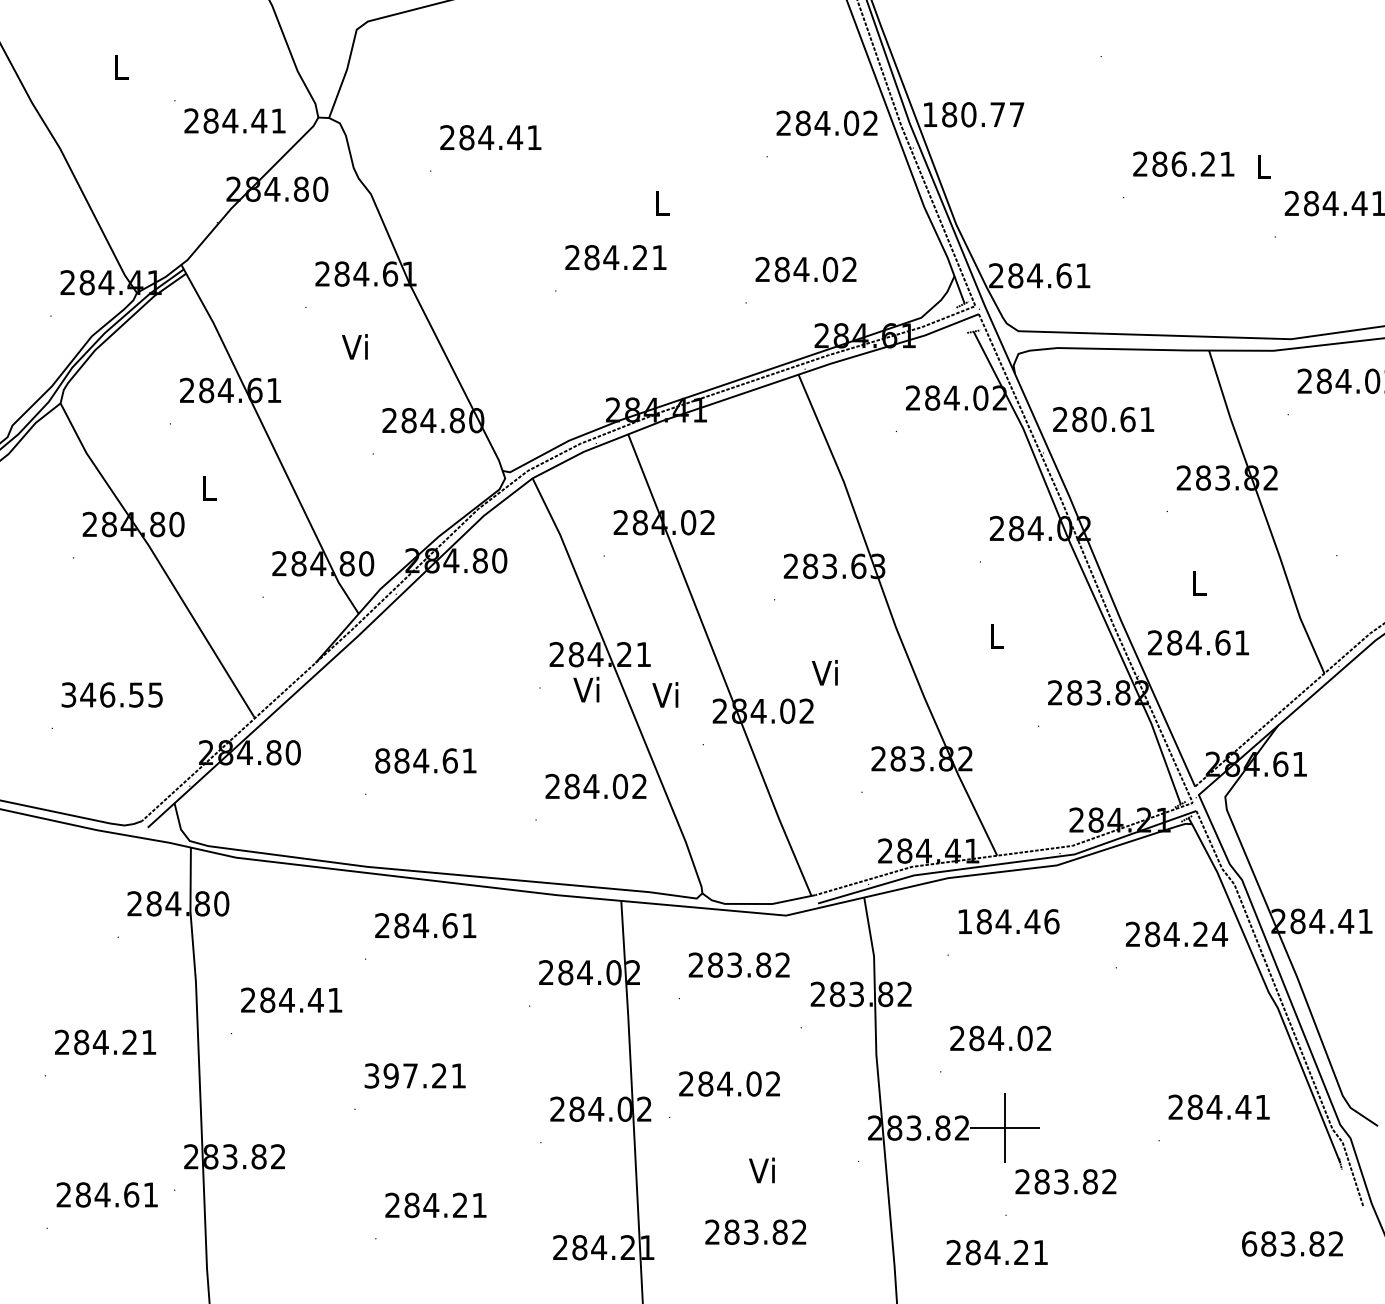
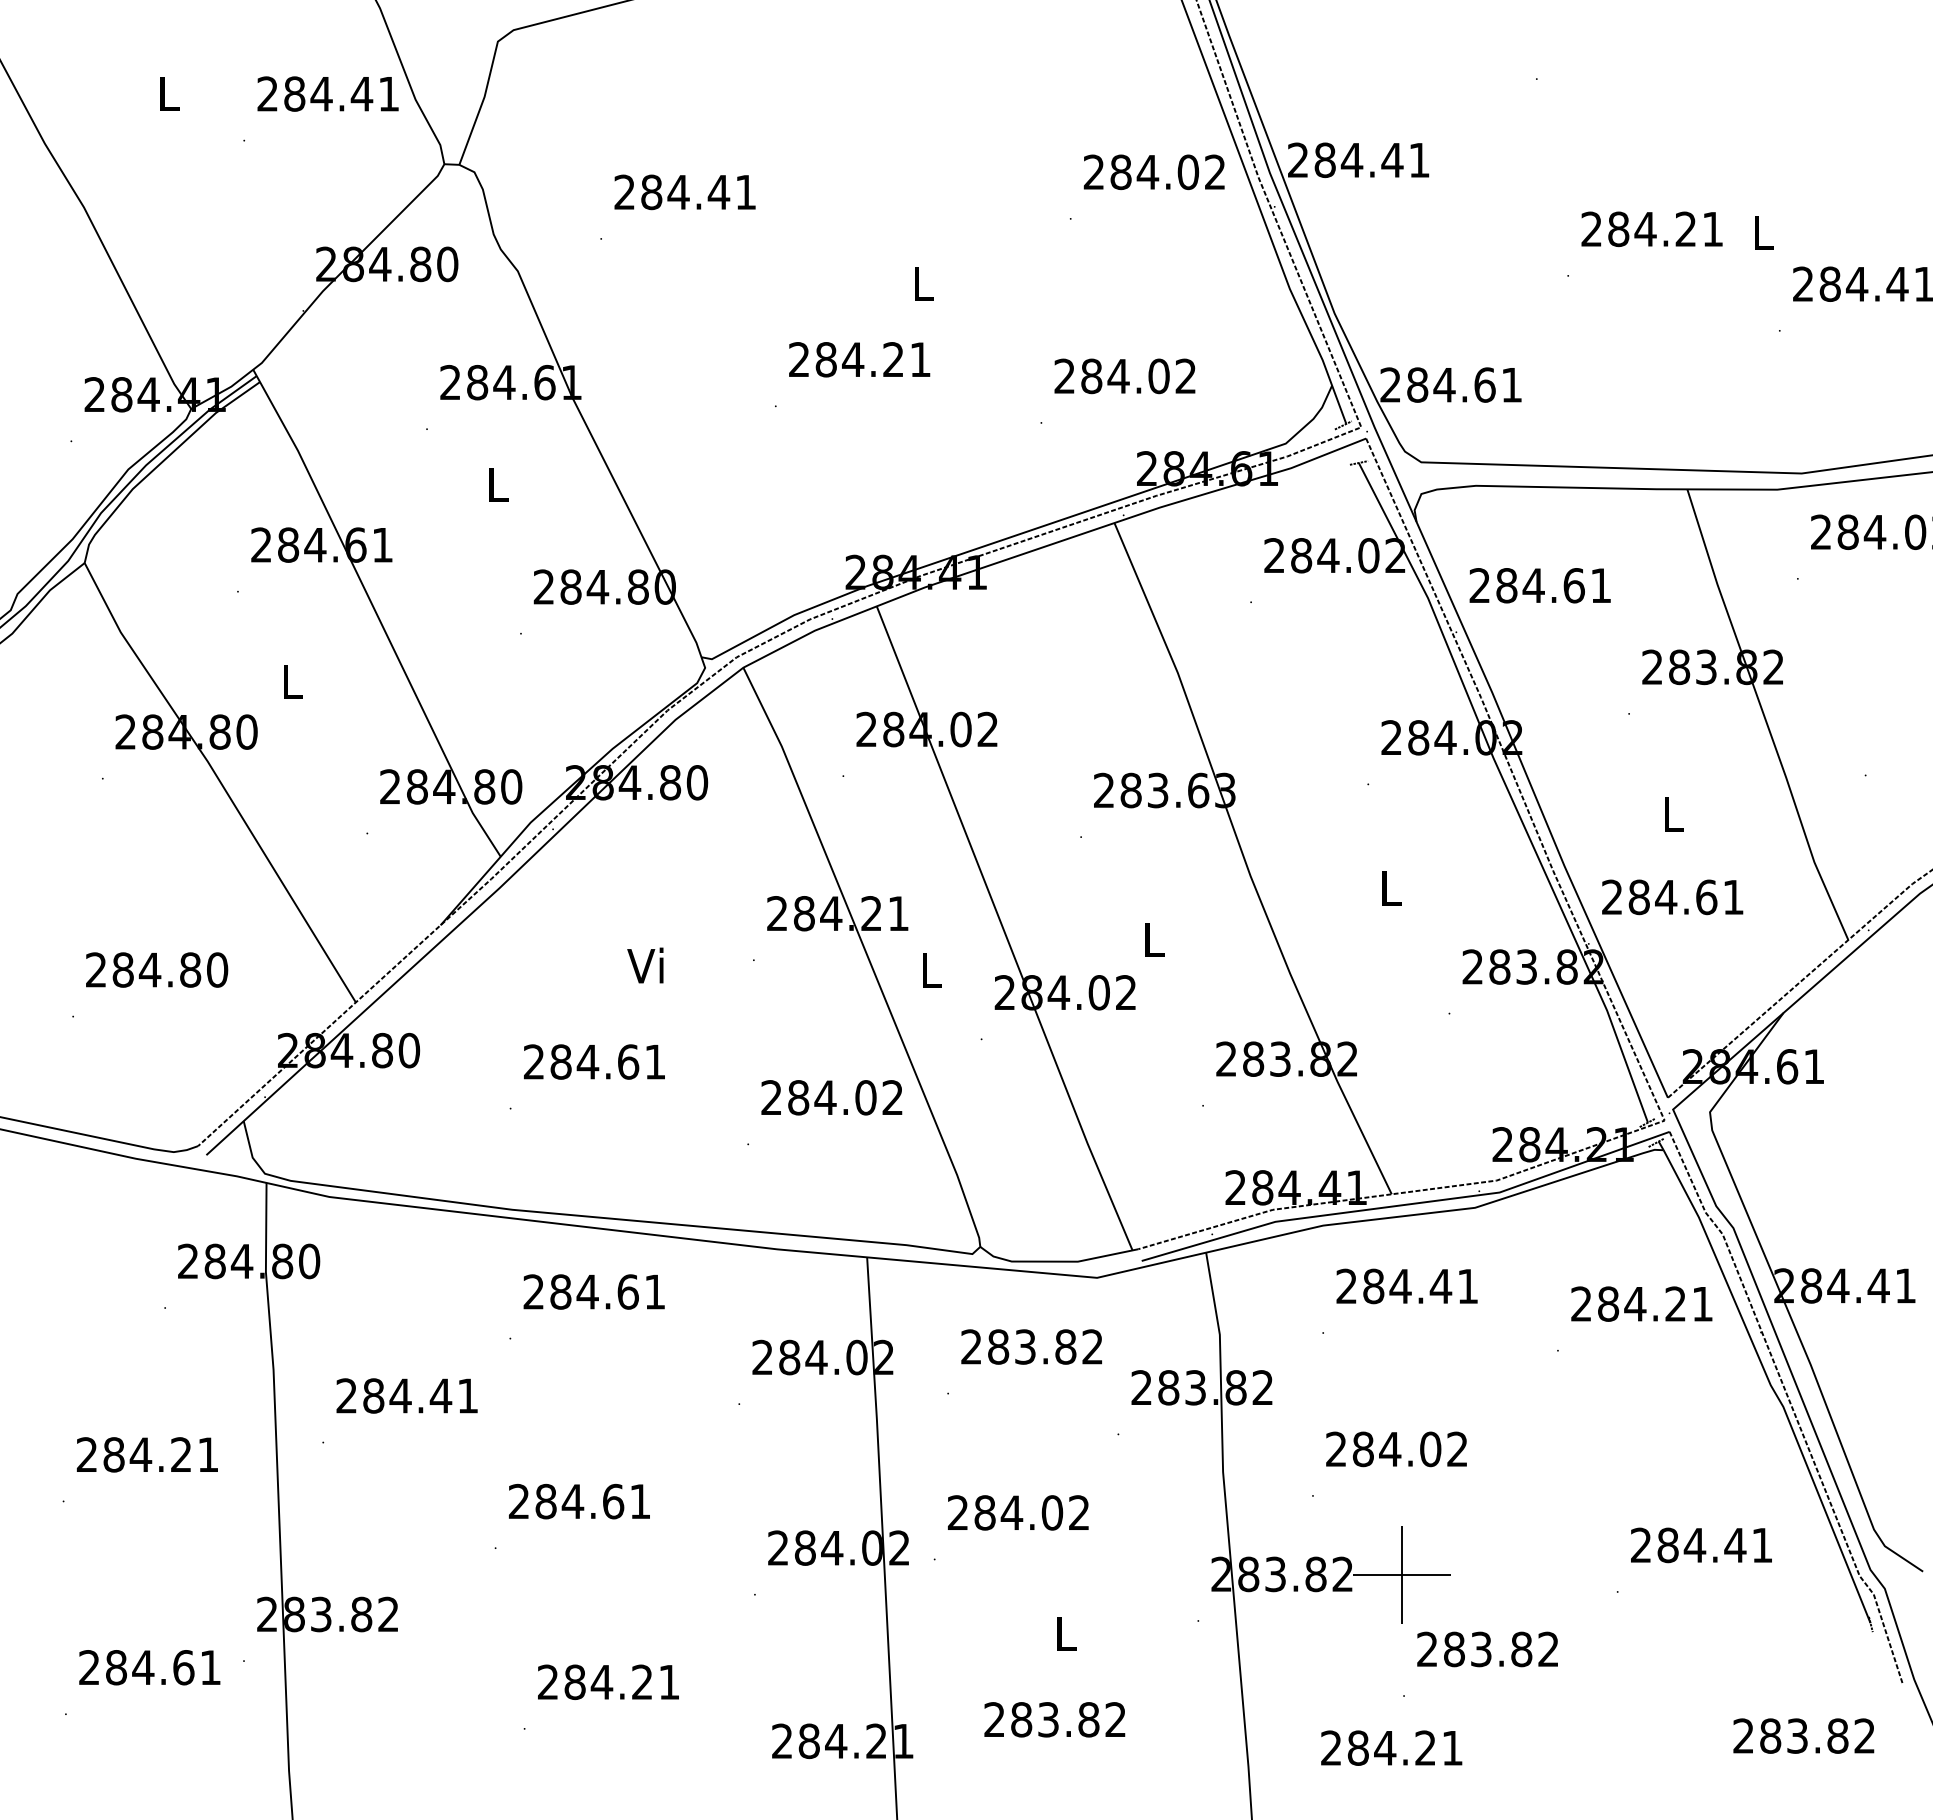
text: (973, 114) -> (1358, 160), 180.77 -> 284.41
text: (234, 120) -> (327, 93), moved
text: (1179, 164) -> (1645, 229), 286.21 -> 284.21
text: (354, 346) -> (495, 483), Vi -> L
text: (1098, 419) -> (1533, 585), 280.61 -> 284.61
text: (825, 672) -> (1151, 938), Vi -> L
text: (586, 689) -> (645, 965), moved
text: (112, 694) -> (157, 969), 346.55 -> 284.80
text: (665, 694) -> (928, 969), Vi -> L
text: (382, 760) -> (533, 1061), 884.61 -> 284.61
text: (1008, 921) -> (1407, 1286), 184.46 -> 284.41
text: (1219, 934) -> (1702, 1304), 284.24 -> 284.21
text: (405, 1075) -> (566, 1501), 397.21 -> 284.61
text: (762, 1170) -> (1063, 1633), Vi -> L
text: (1249, 1243) -> (1743, 1735), 683.82 -> 283.82

